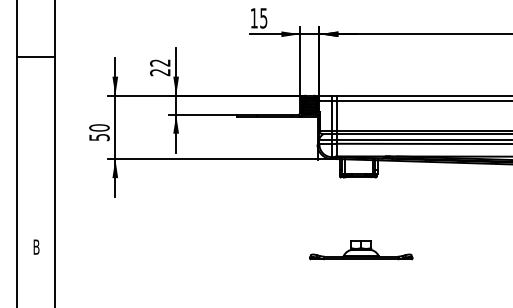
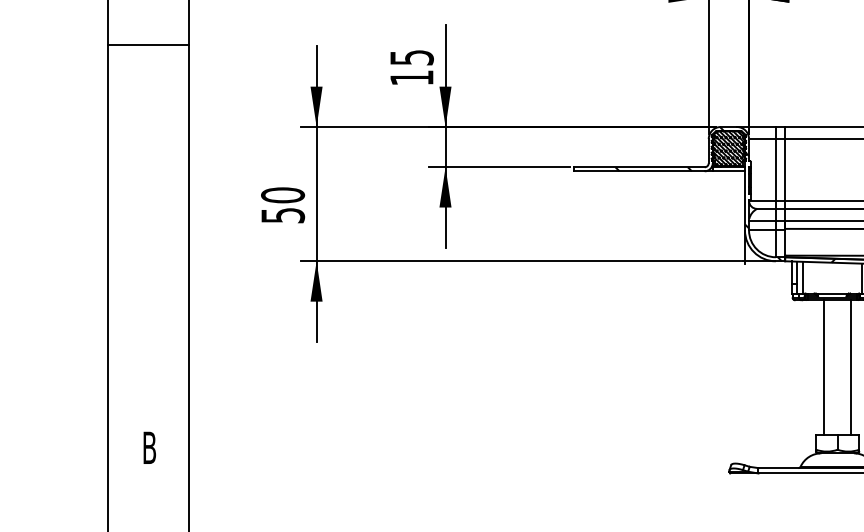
text: (160, 67) -> (412, 67), 22 -> 15
line: (354, 208) -> (823, 366), added
line: (367, 208) -> (850, 366), added

